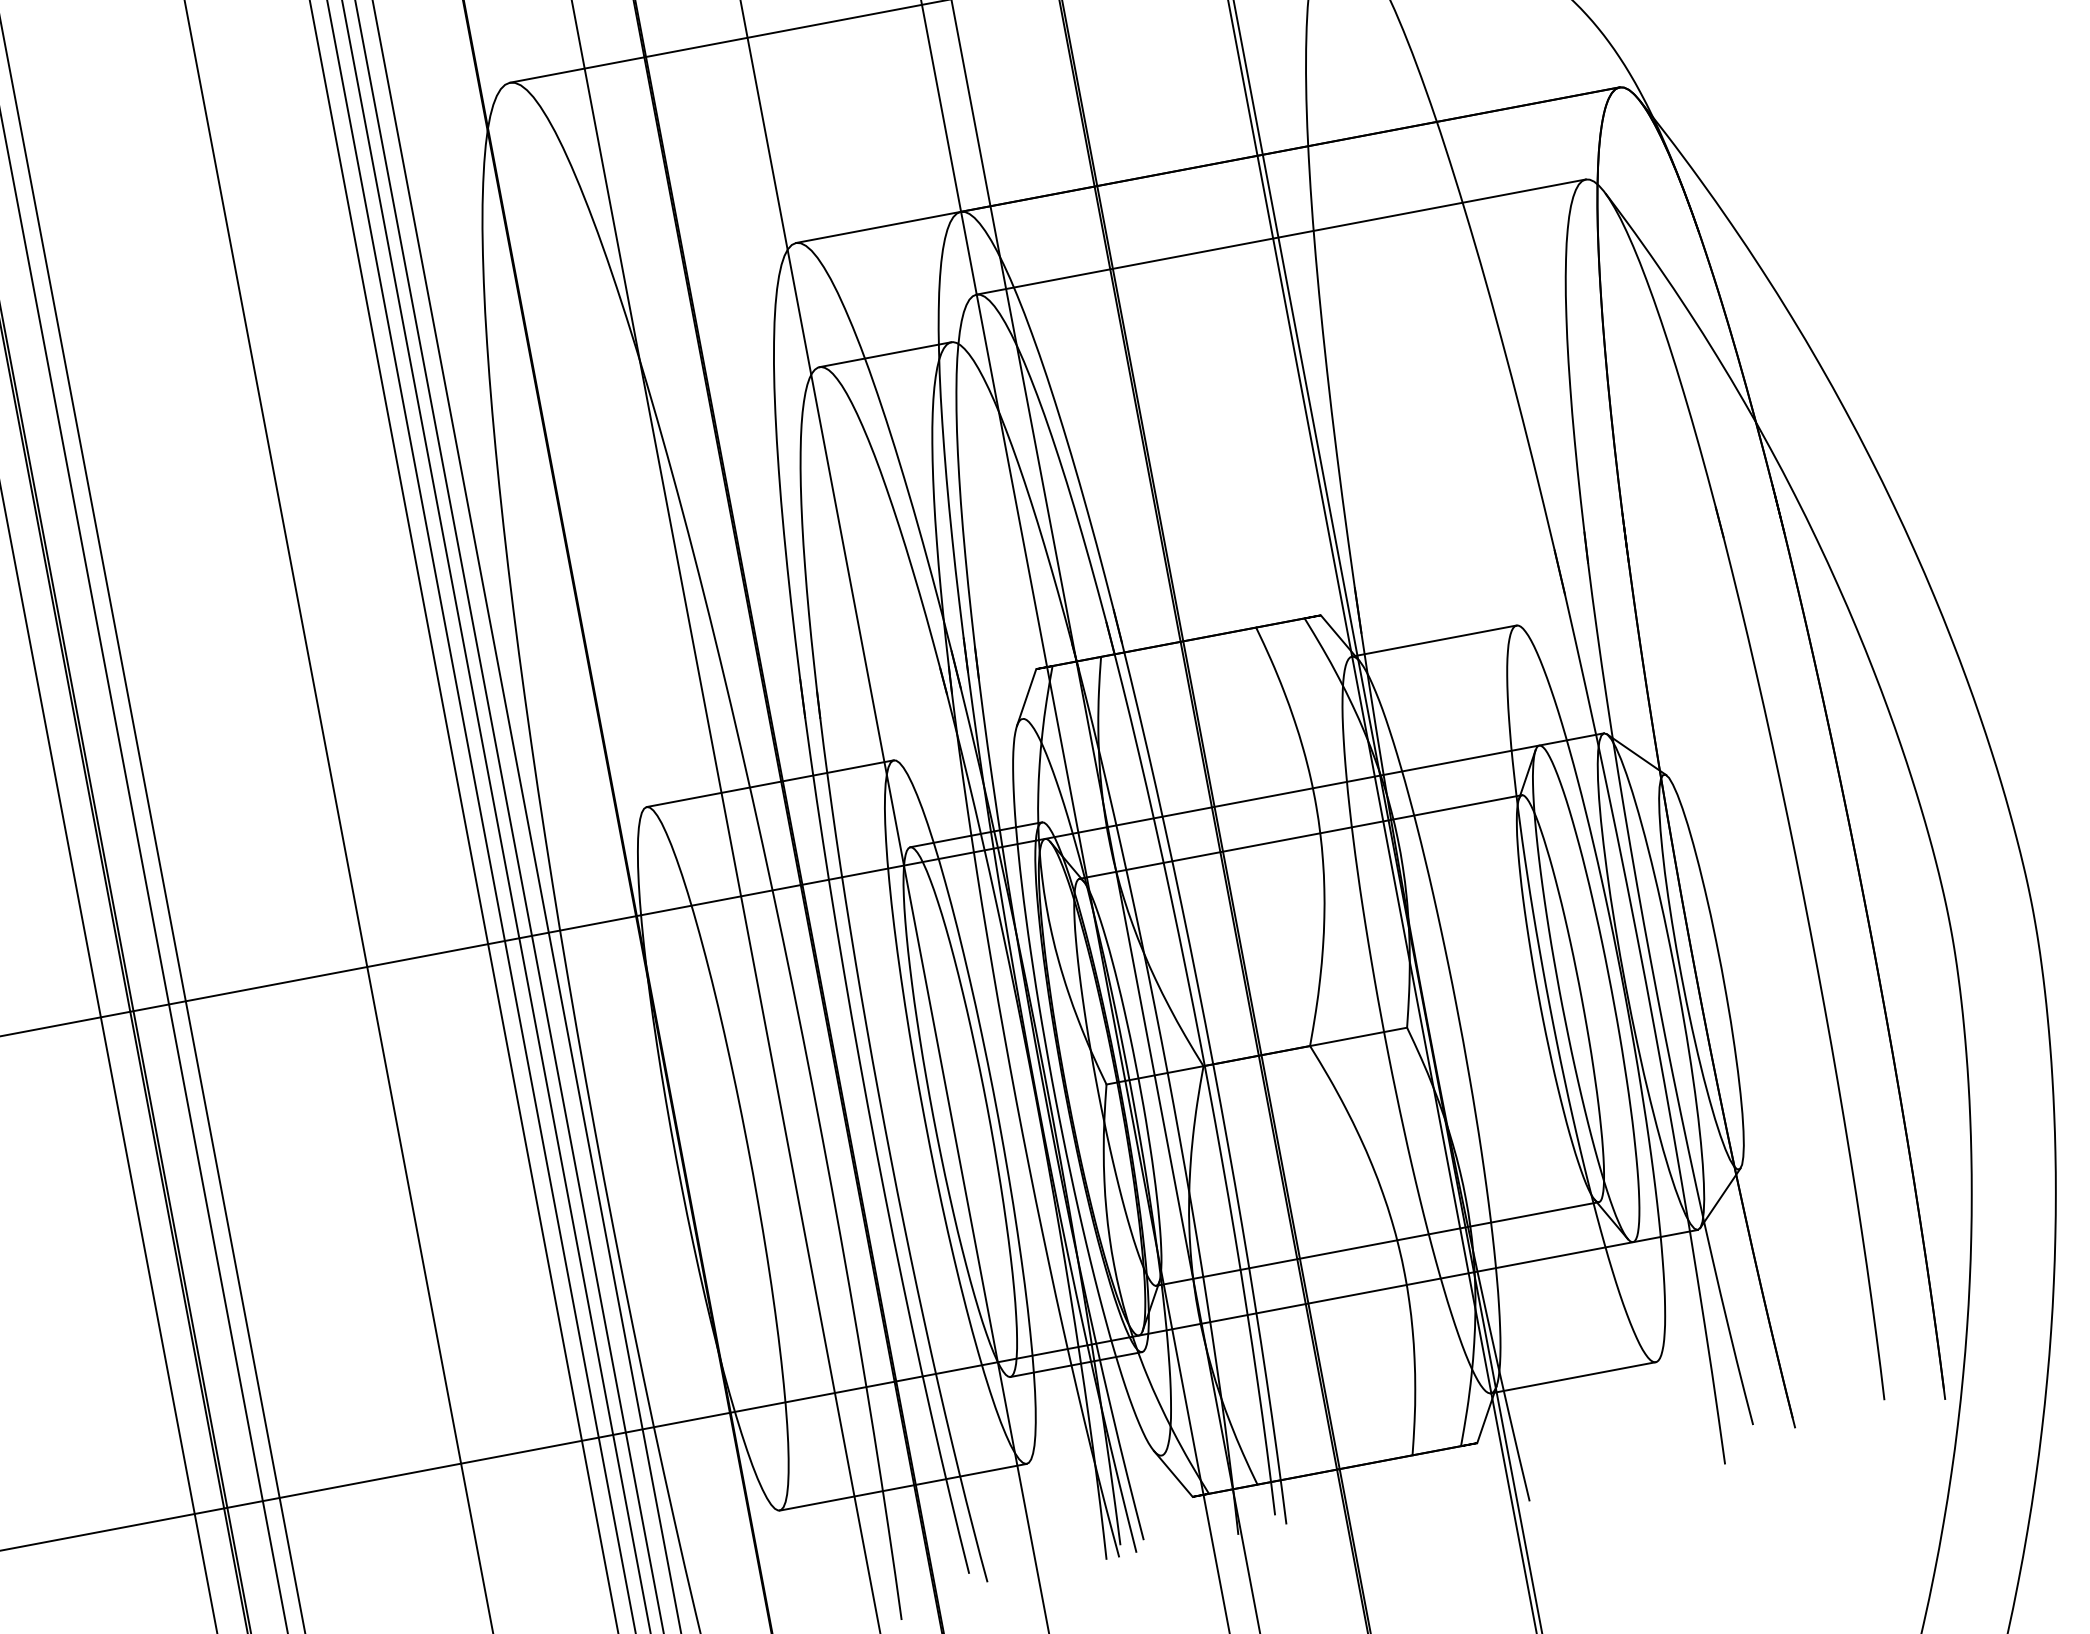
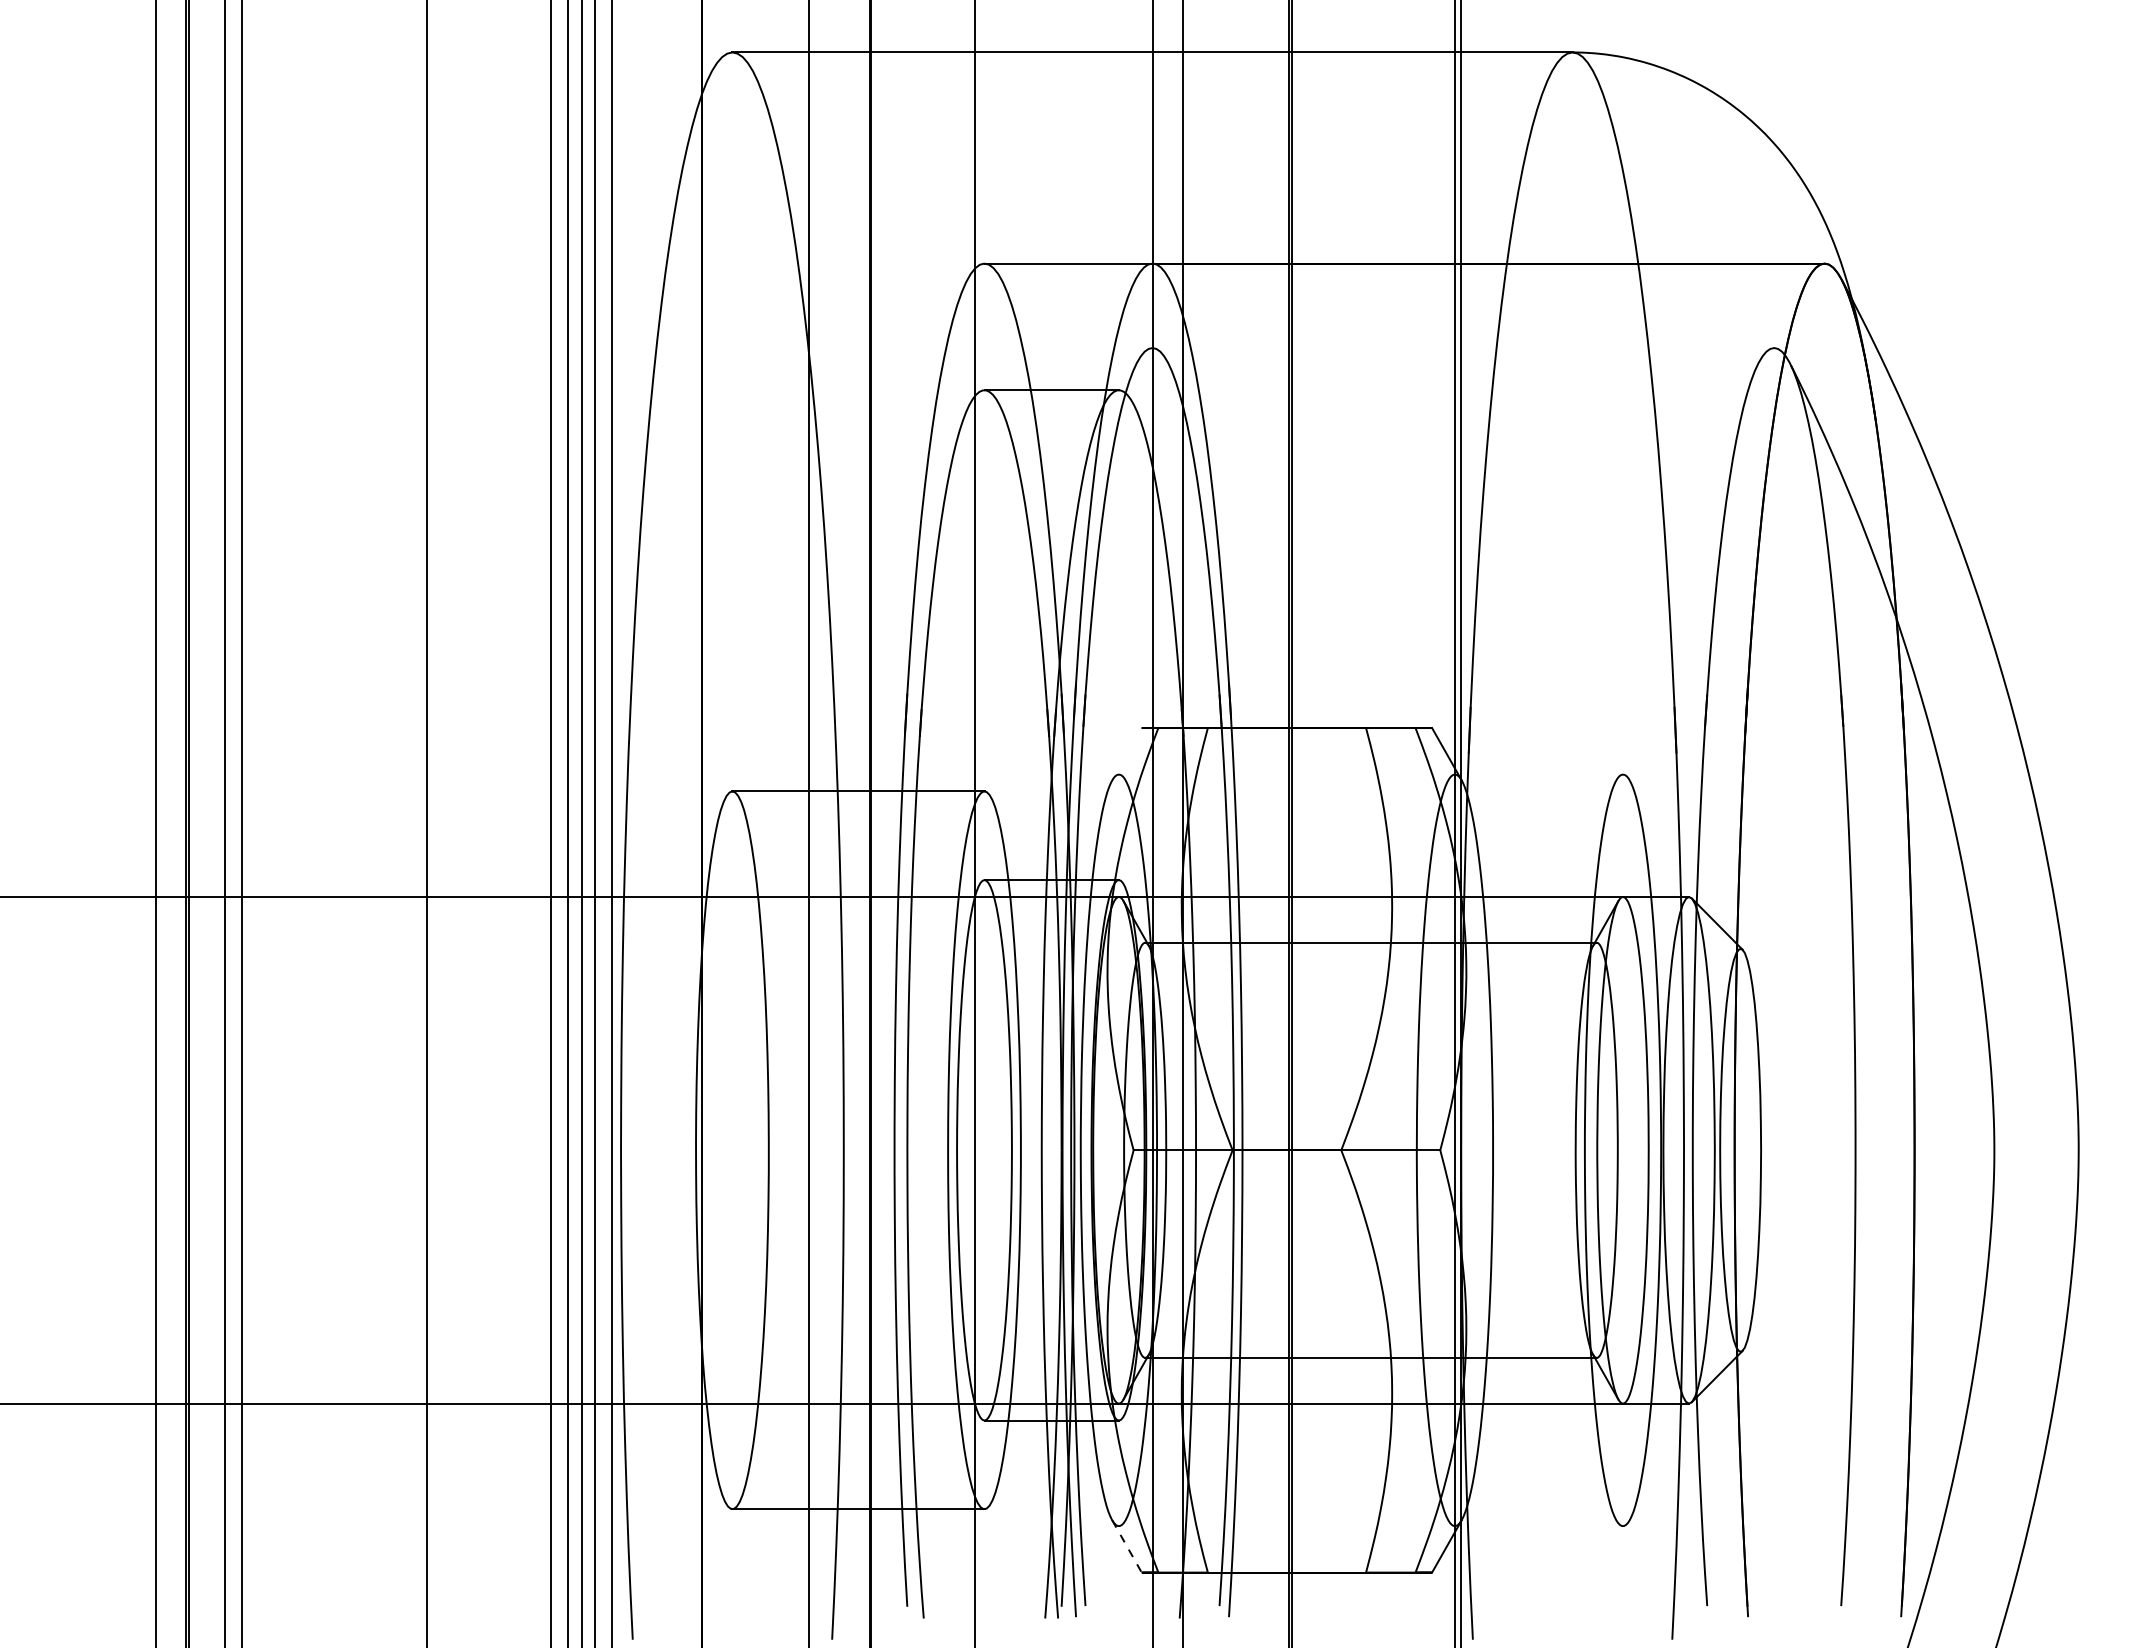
line: (1281, 237) -> (1463, 348), removed
line: (1433, 641) -> (1538, 774), removed
line: (1026, 697) -> (1126, 754), removed
line: (1573, 1378) -> (1538, 1526), removed
line: (1173, 1473) -> (1127, 1546), solid -> dashed

